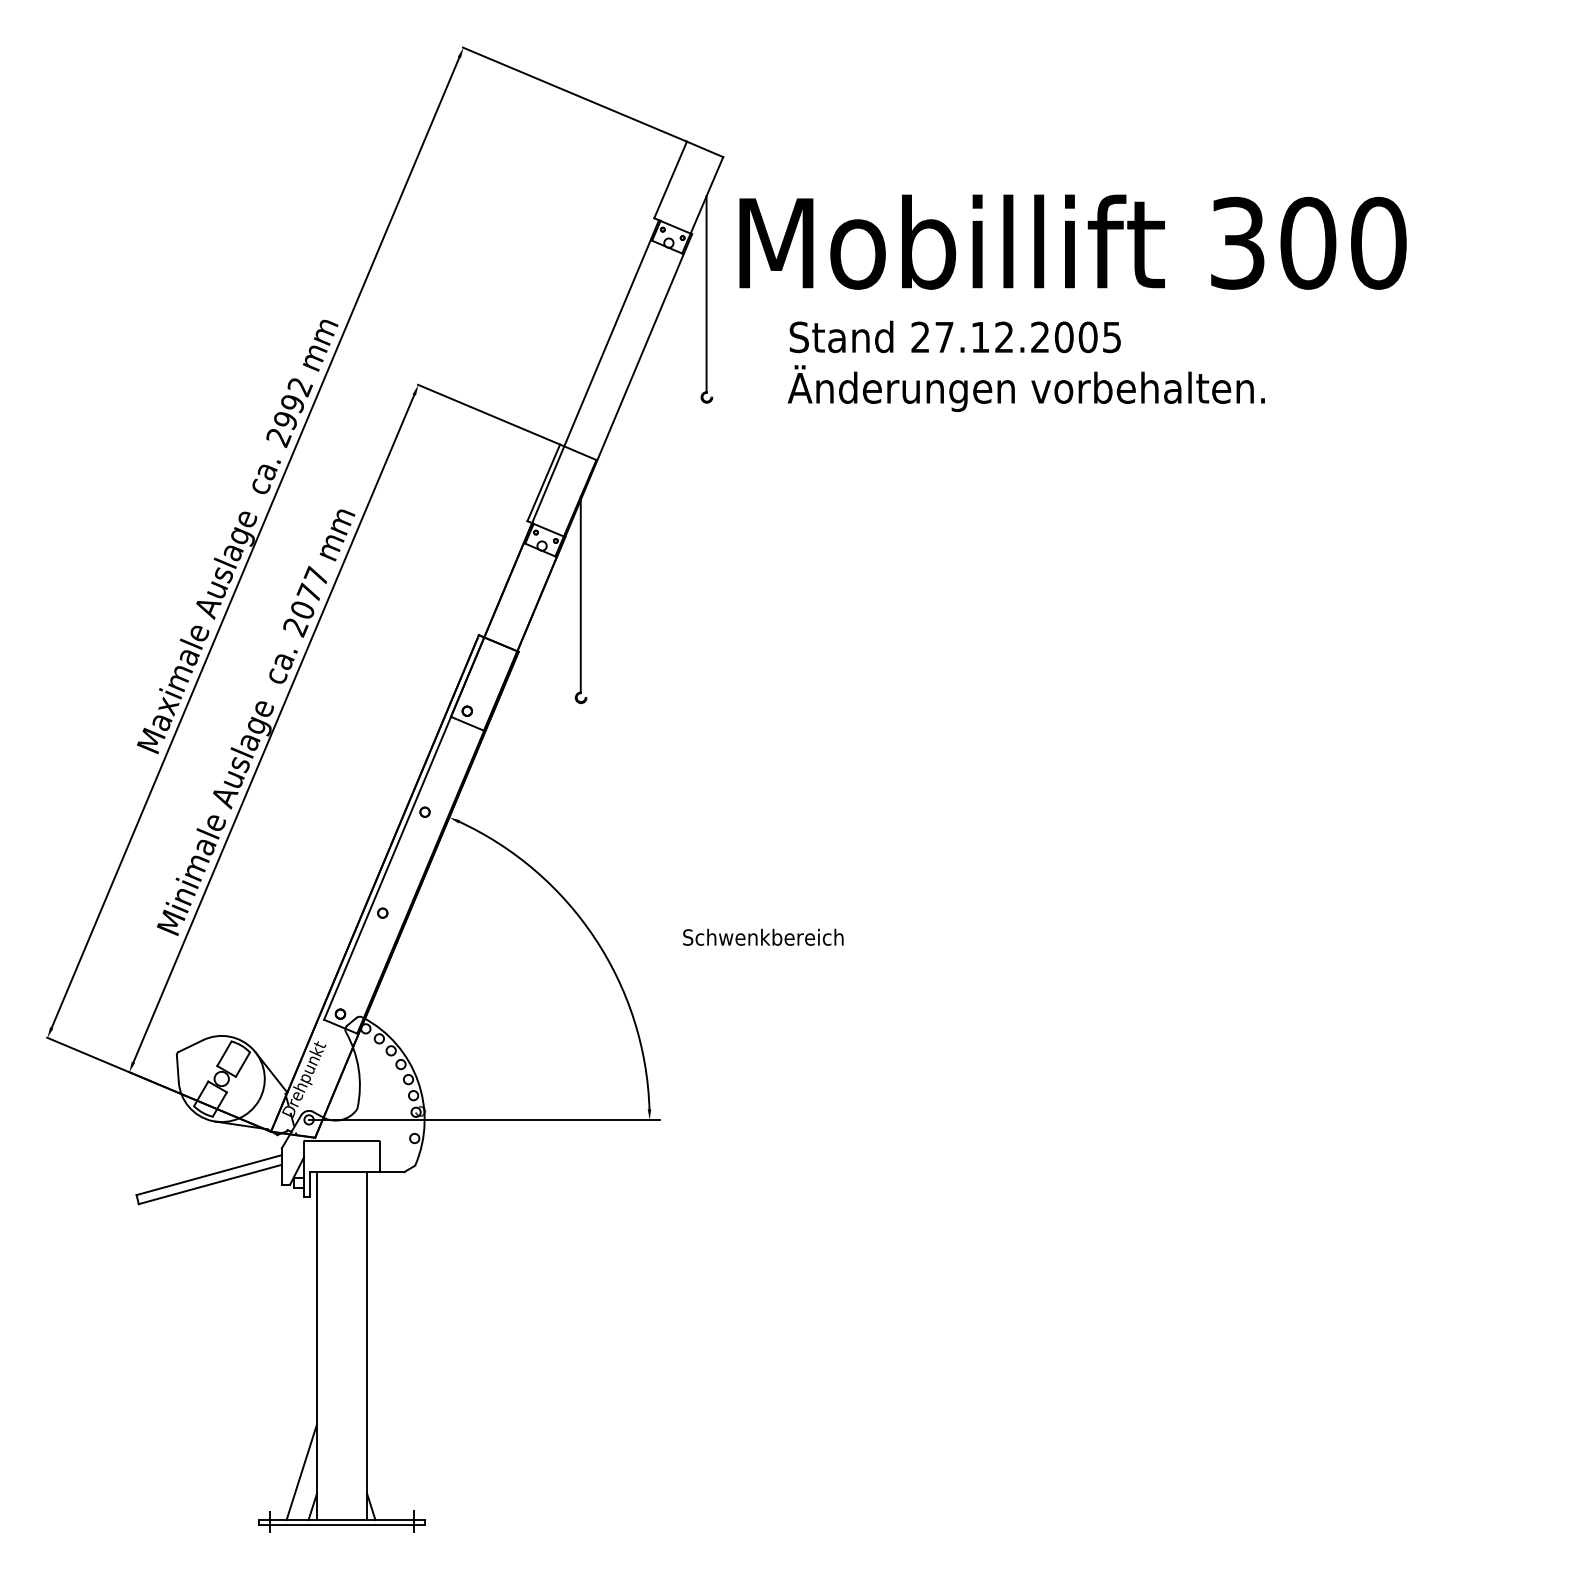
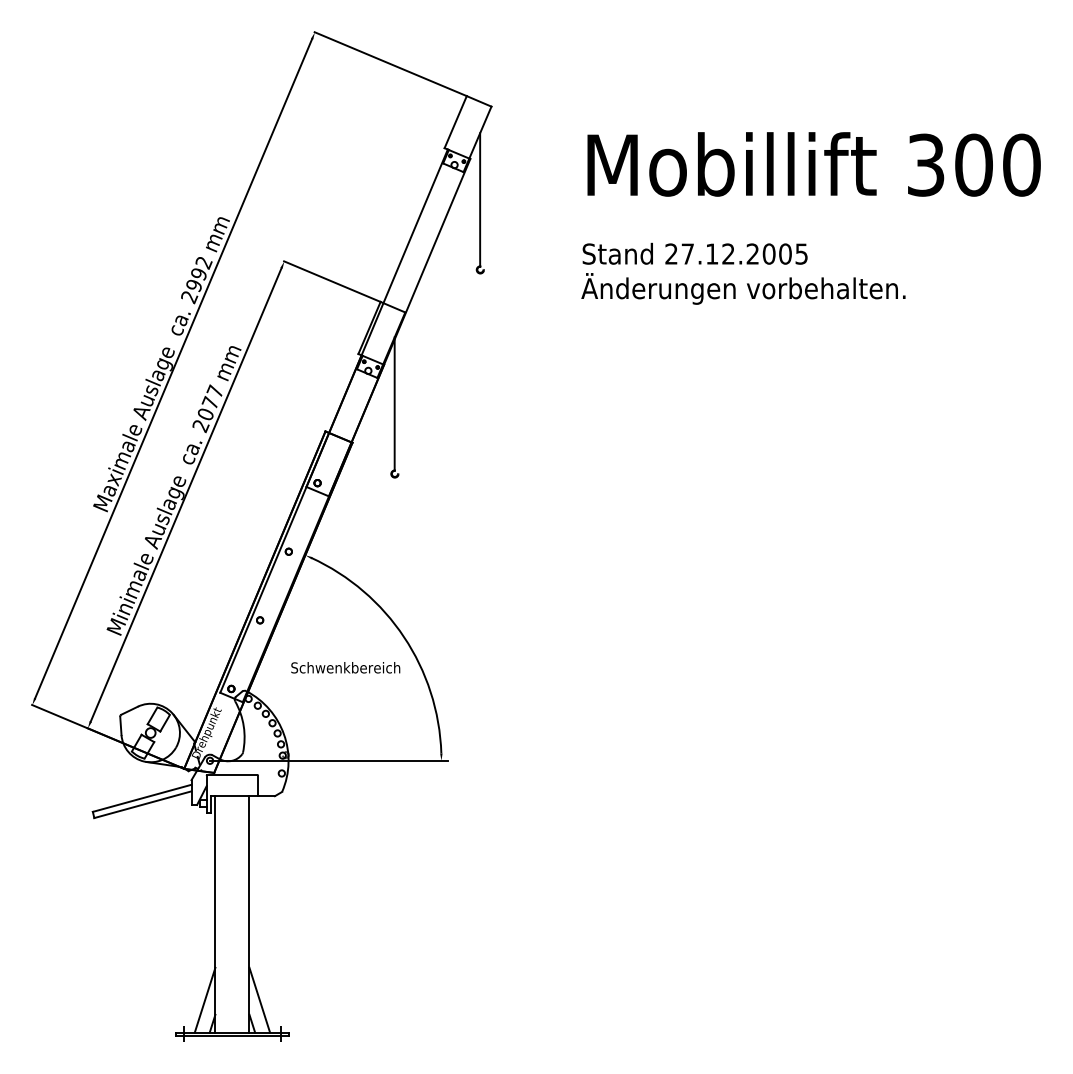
text: (1072, 242) -> (813, 164), moved
text: (1026, 365) -> (743, 273), moved
text: (763, 936) -> (345, 667), moved
line: (381, 1471) -> (259, 999), added

